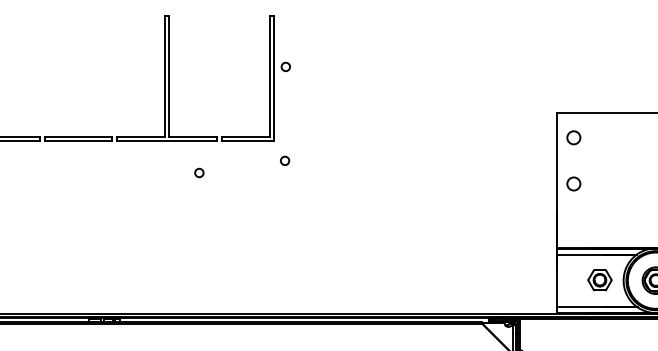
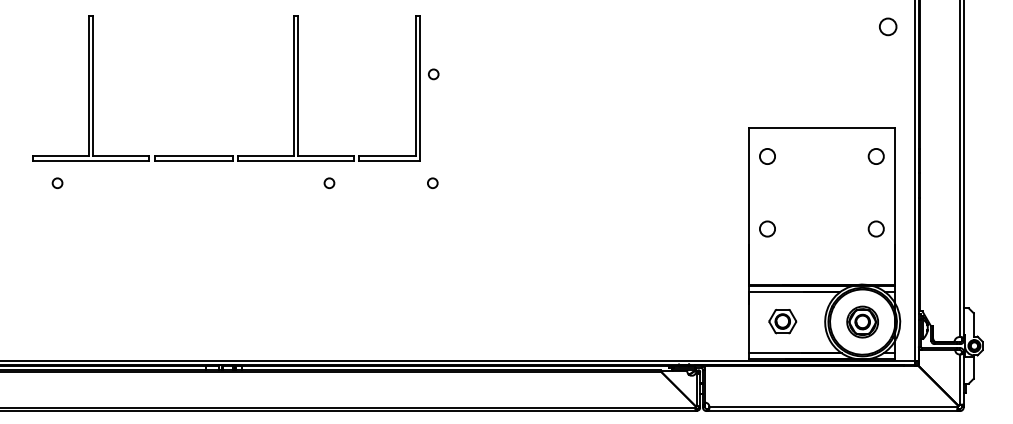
circle: (199, 173) -> (329, 183), moved
circle: (573, 183) -> (767, 228), moved
part: (599, 280) -> (782, 321), moved

